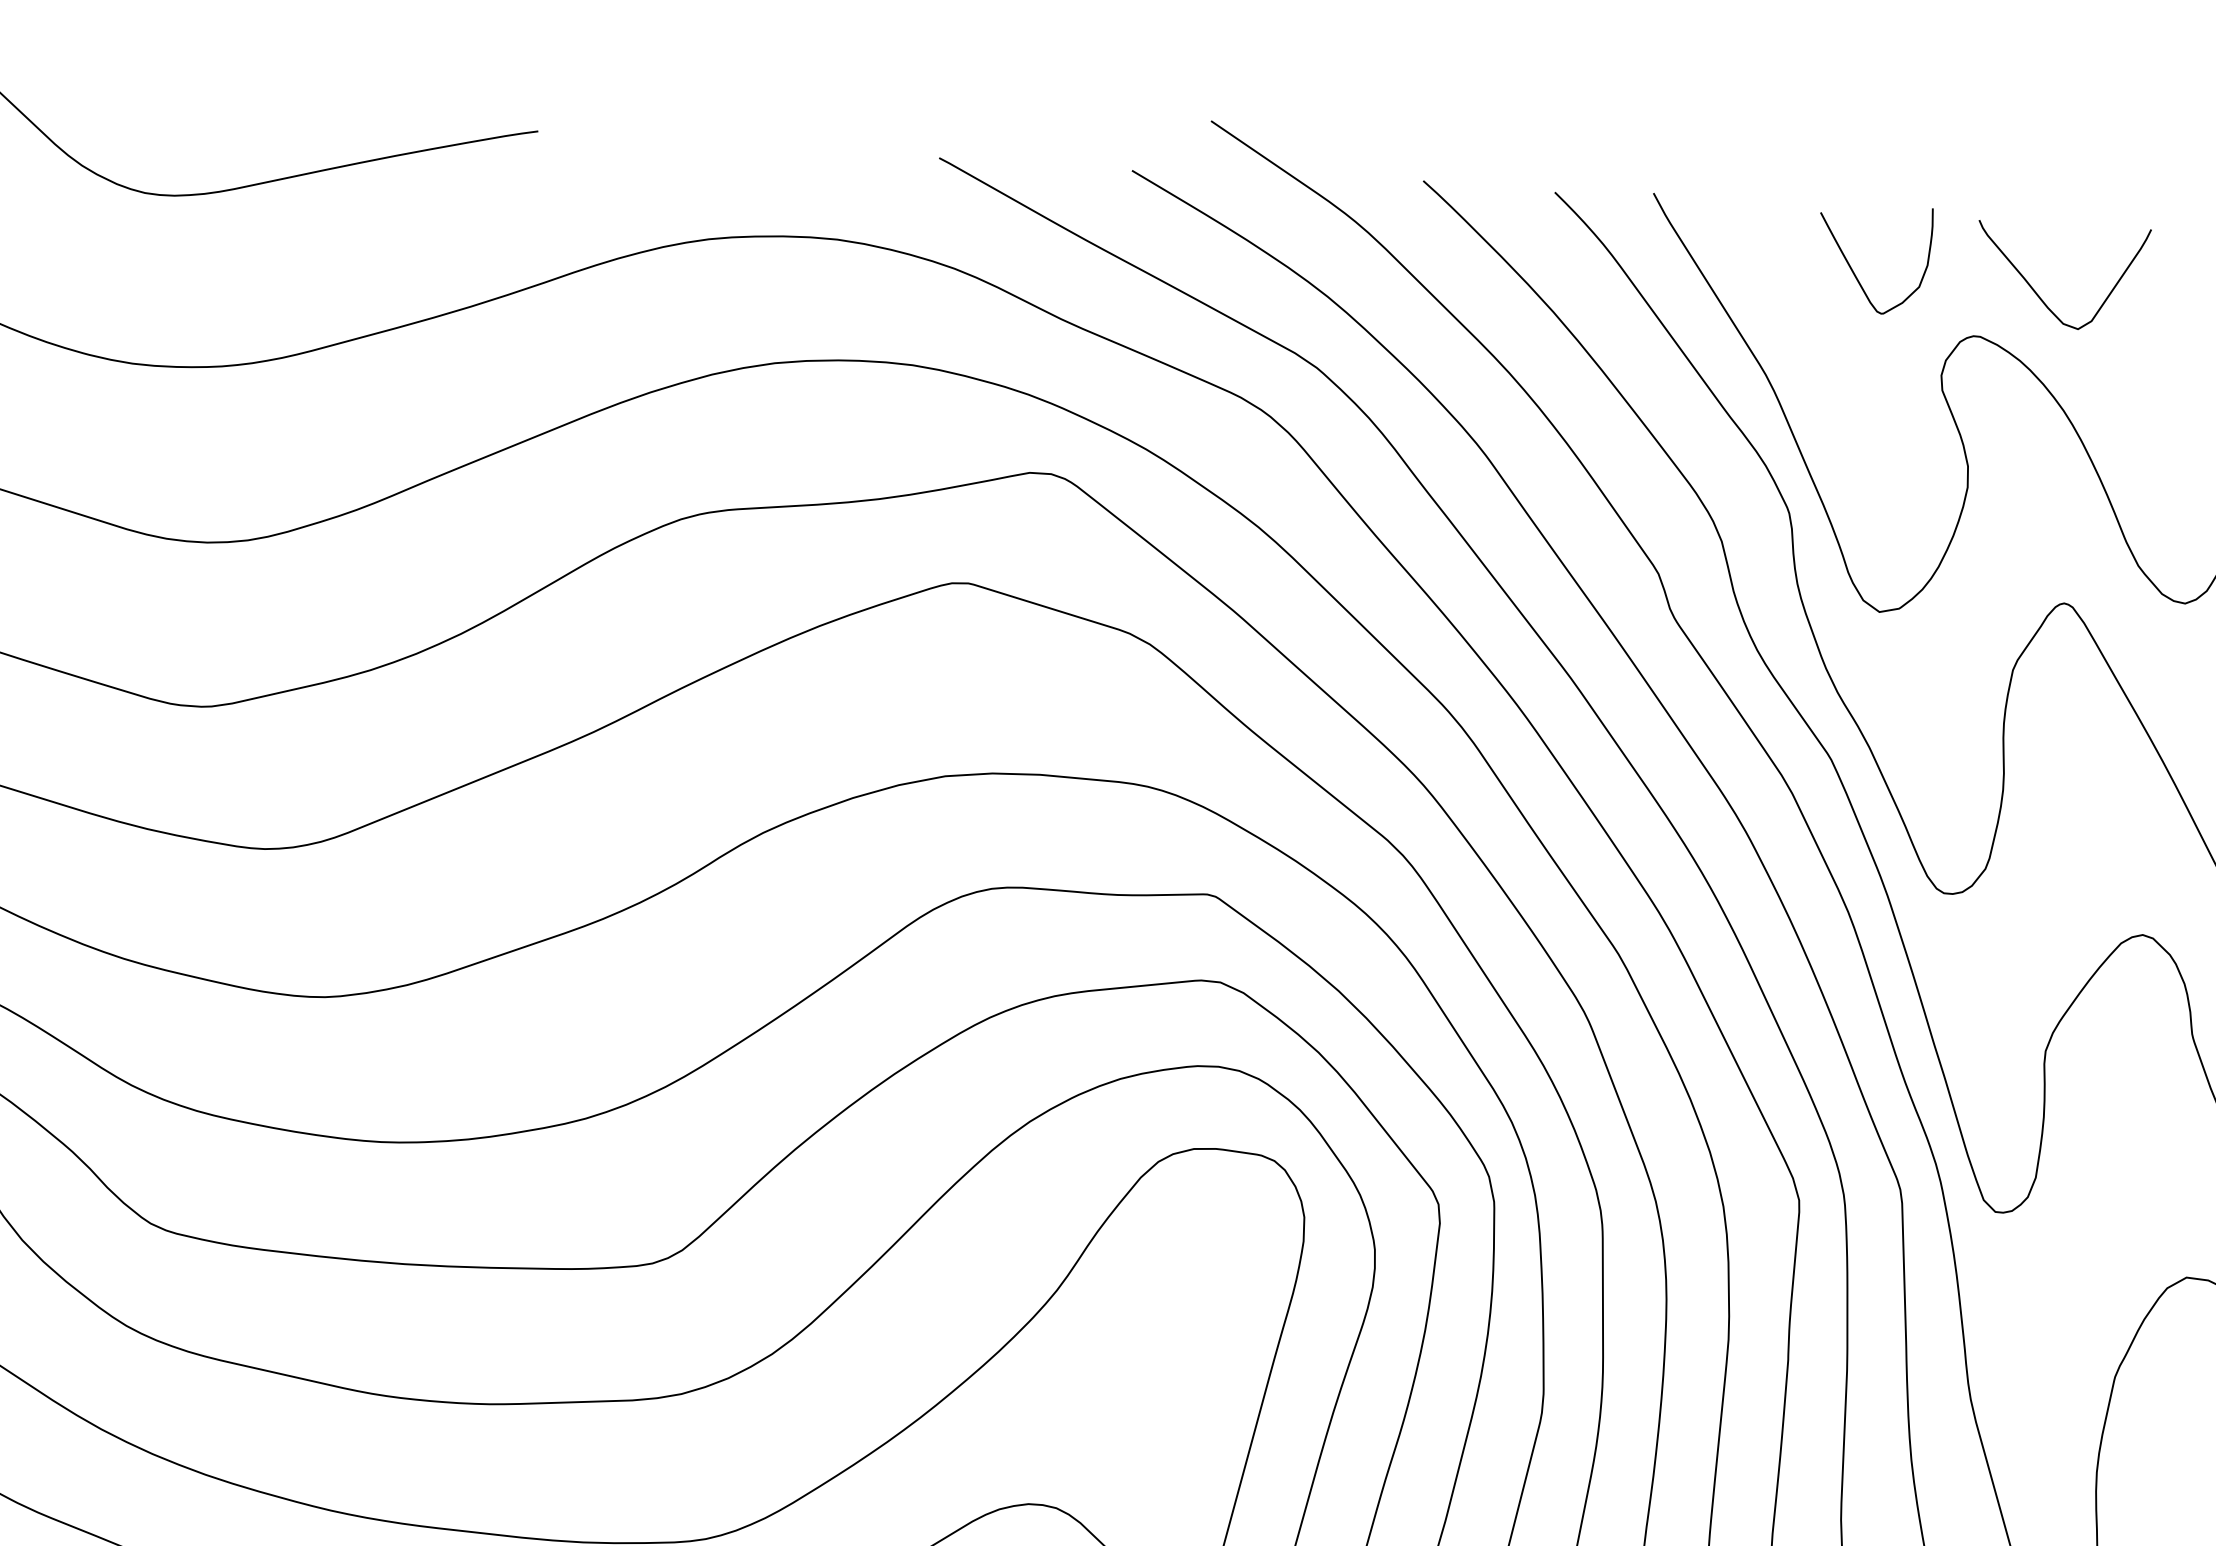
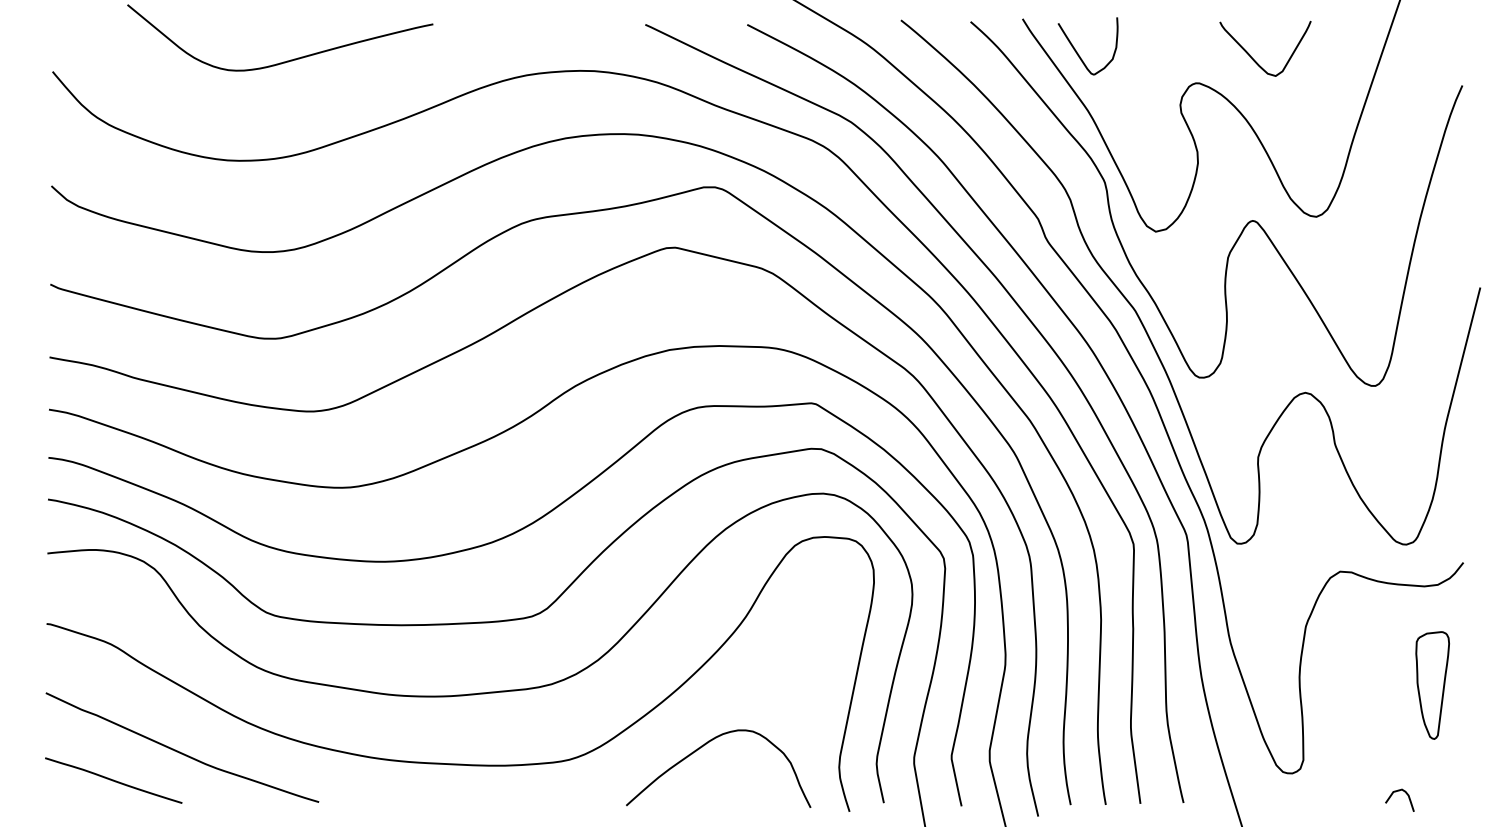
curve: (1853, 268) -> (1077, 51), moved
curve: (2039, 295) -> (1254, 59), moved

